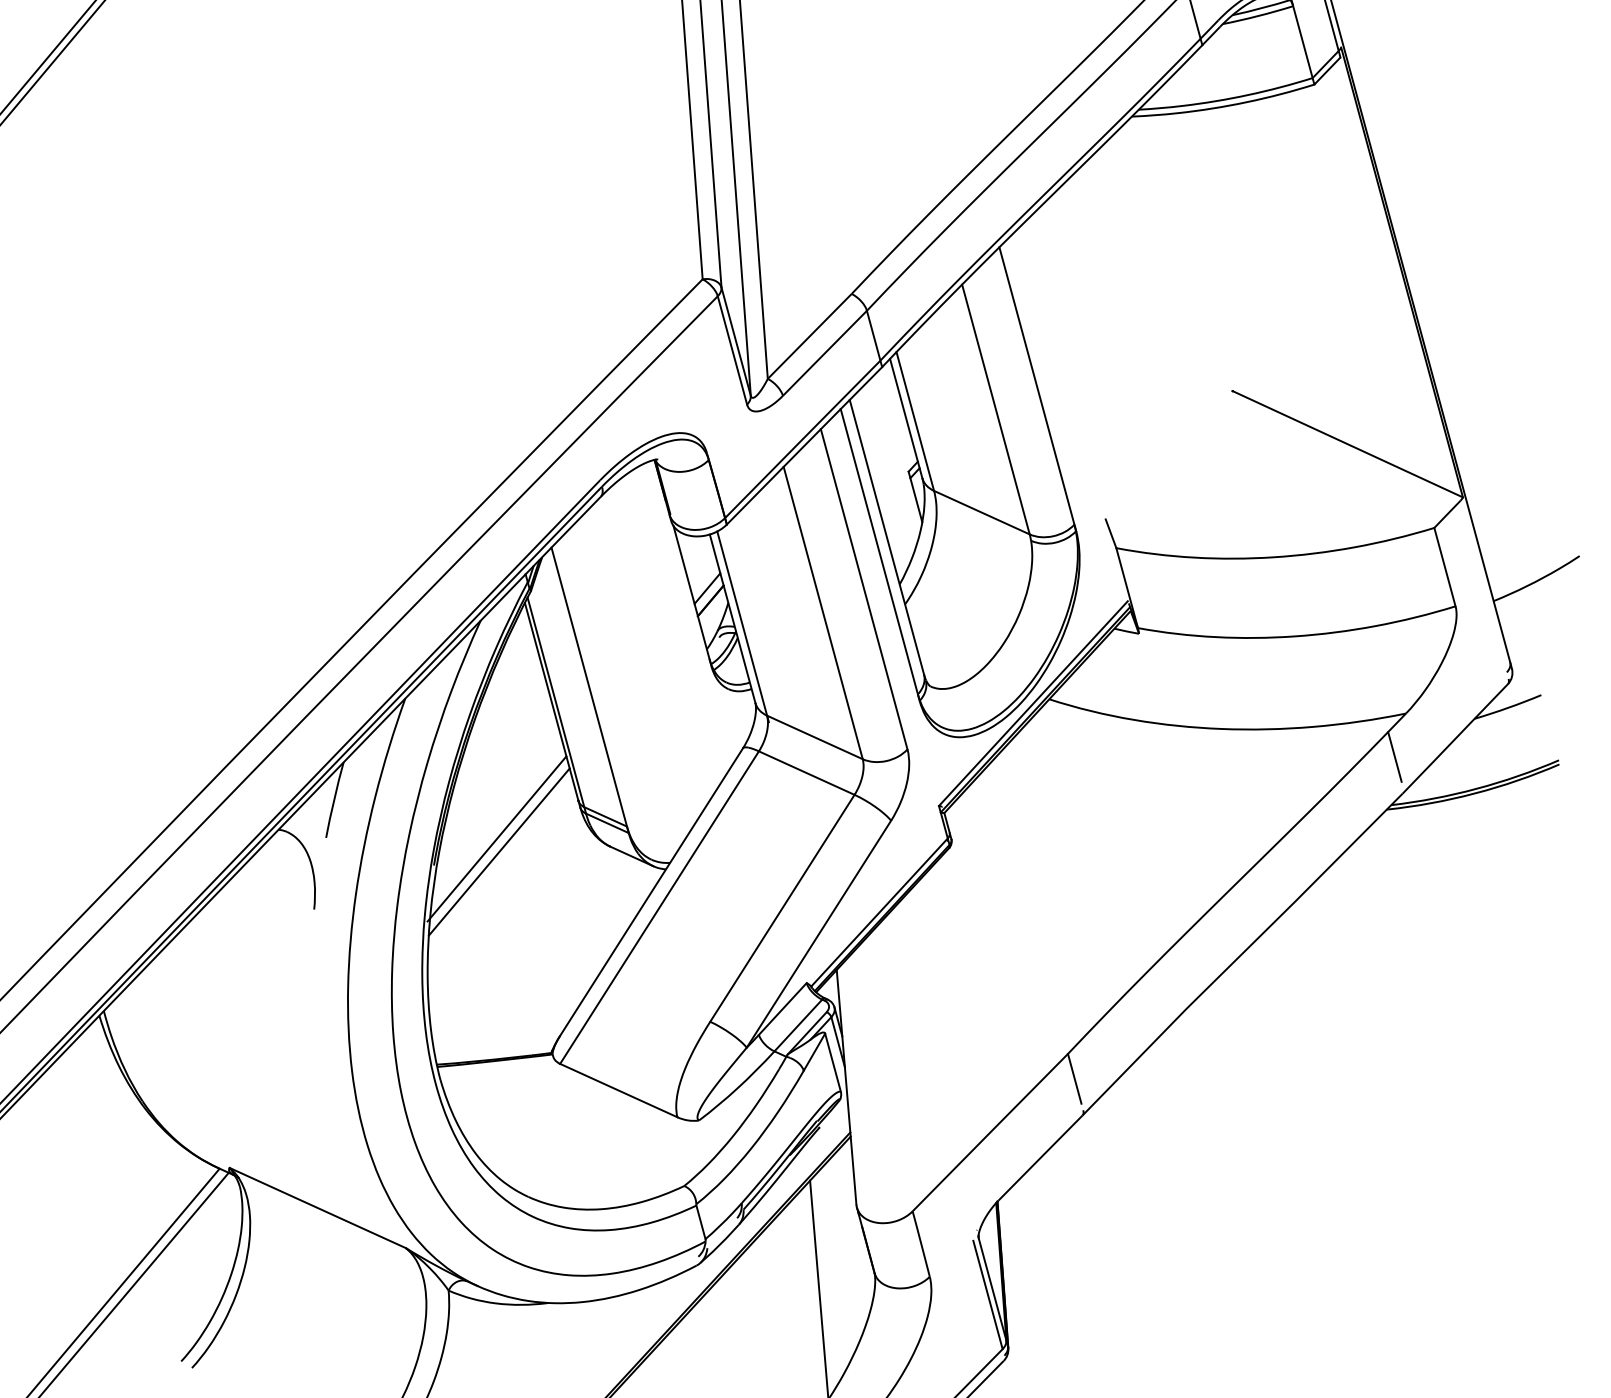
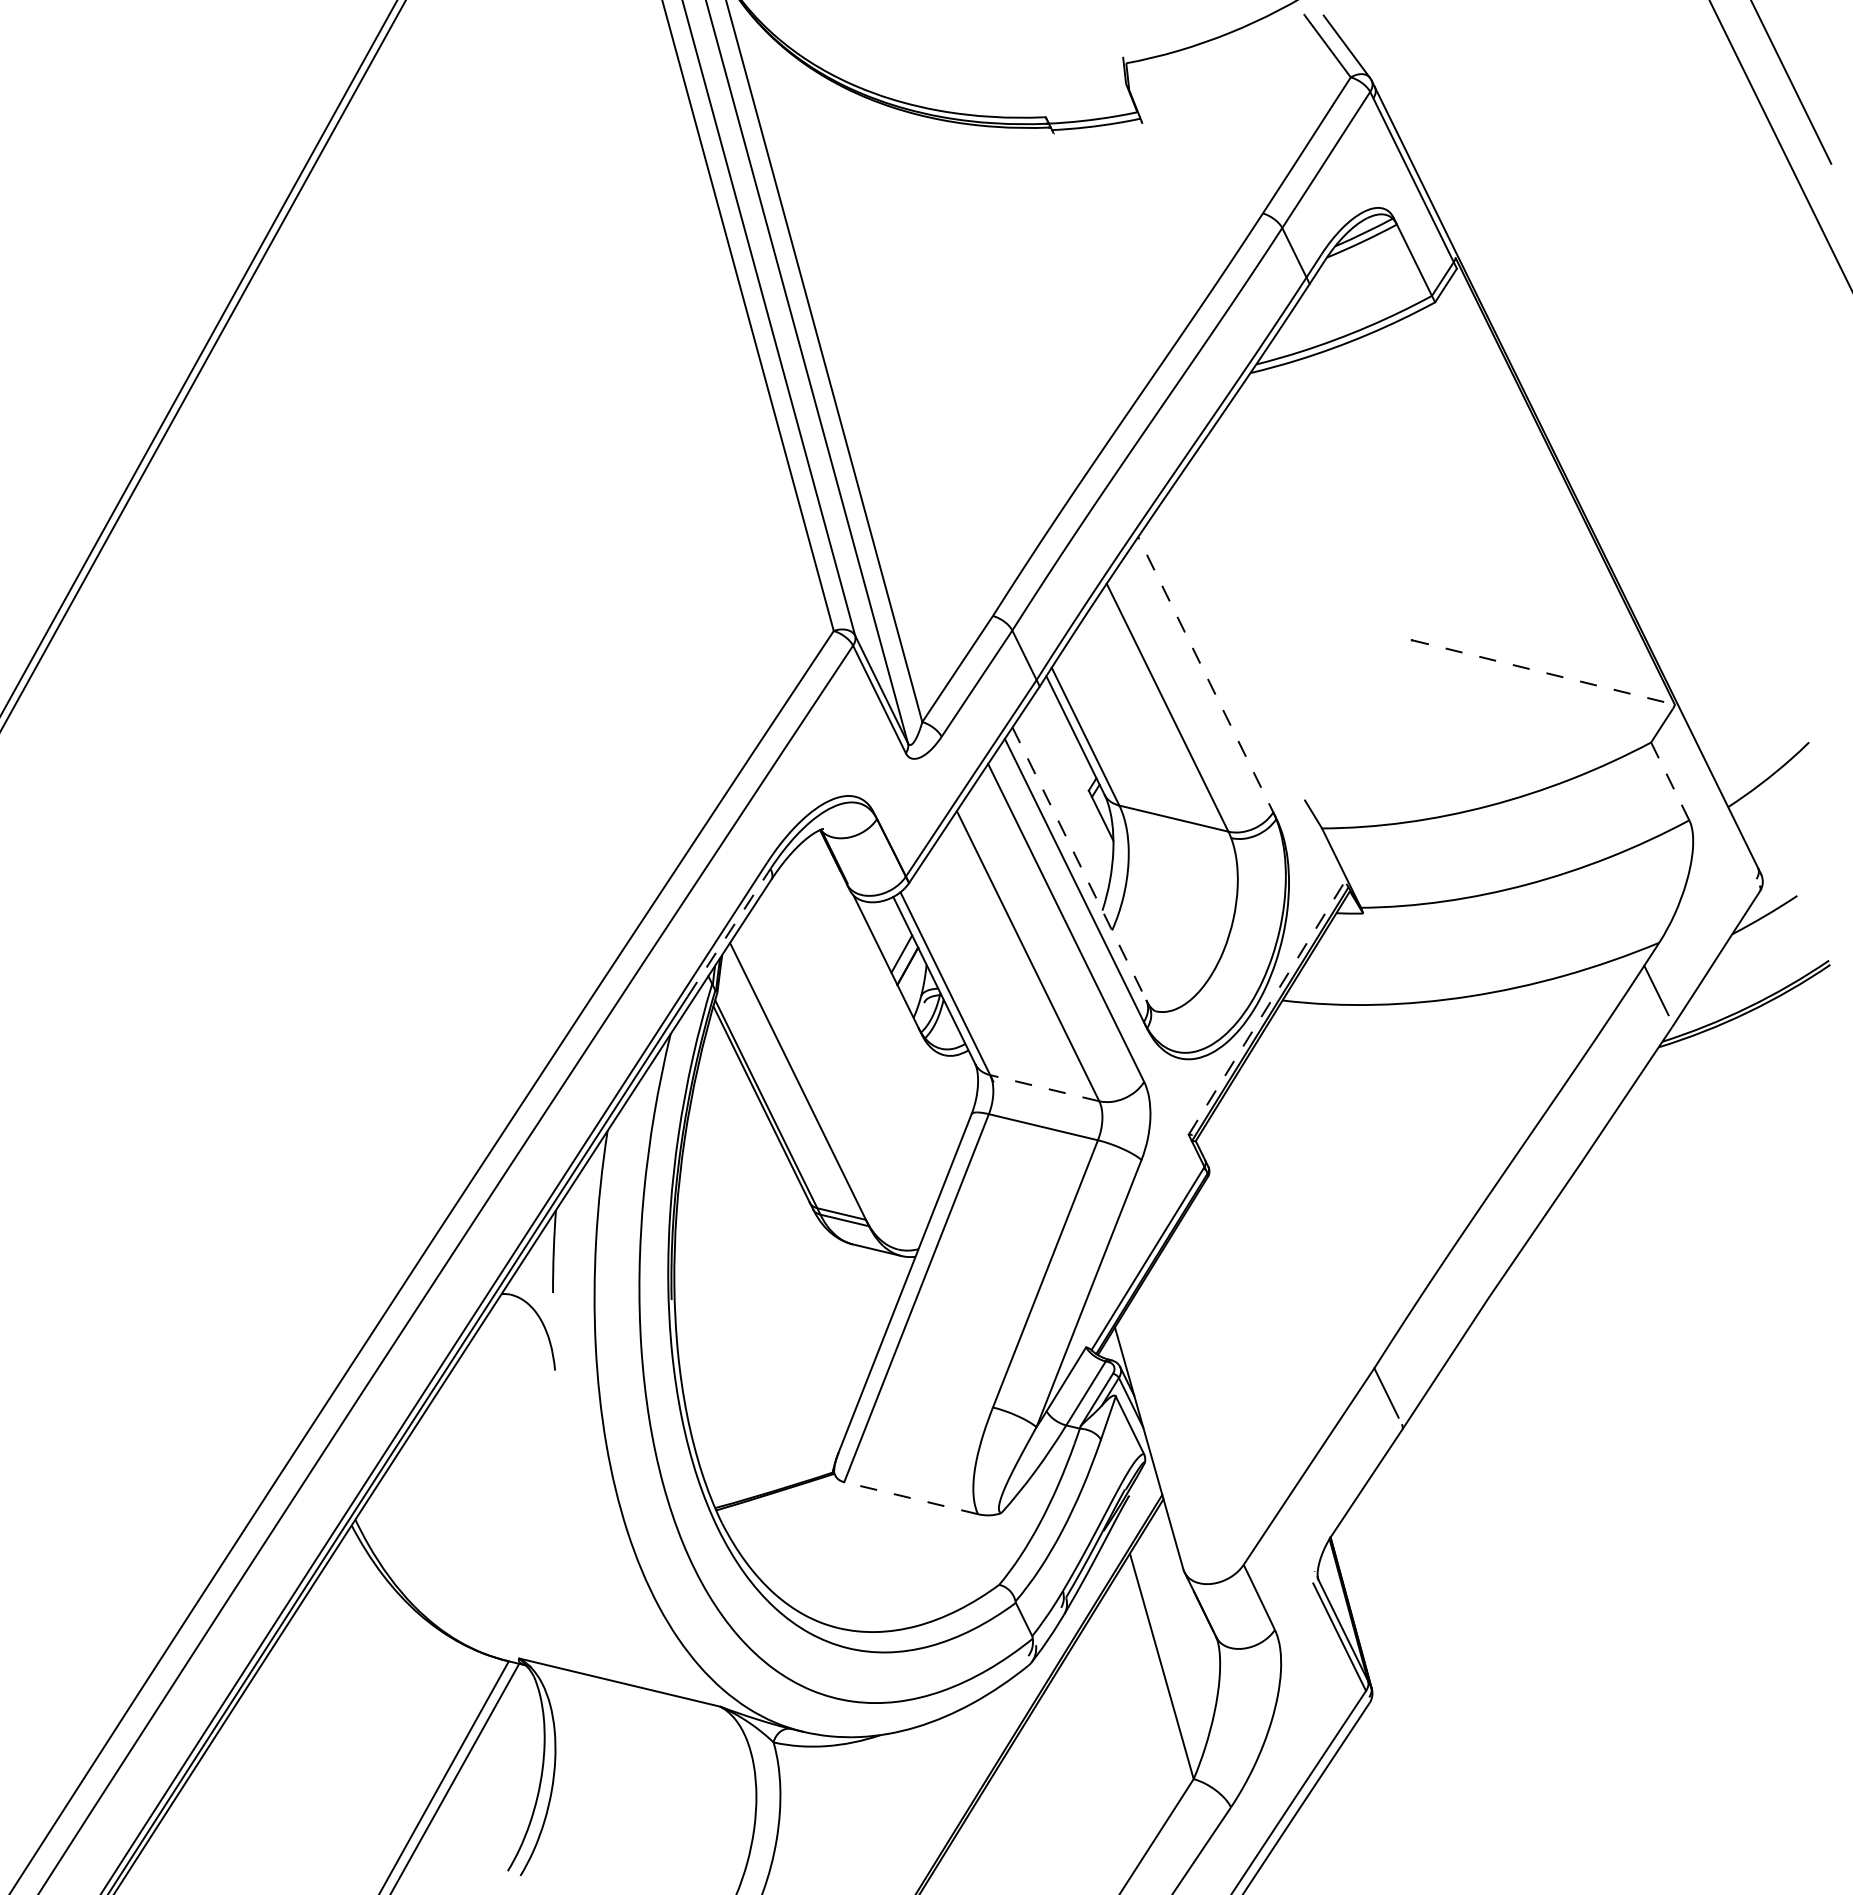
line: (1038, 388) -> (1207, 677), solid -> dashed
line: (1347, 444) -> (1543, 672), solid -> dashed
line: (887, 537) -> (1079, 863), solid -> dashed
line: (550, 539) -> (727, 934), solid -> dashed
line: (1445, 566) -> (1670, 780), solid -> dashed
line: (1033, 703) -> (1266, 1008), solid -> dashed
line: (814, 737) -> (1044, 1088), solid -> dashed
line: (497, 838) -> (732, 1258), removed
line: (499, 852) -> (737, 1272), removed
line: (619, 1090) -> (911, 1498), solid -> dashed

